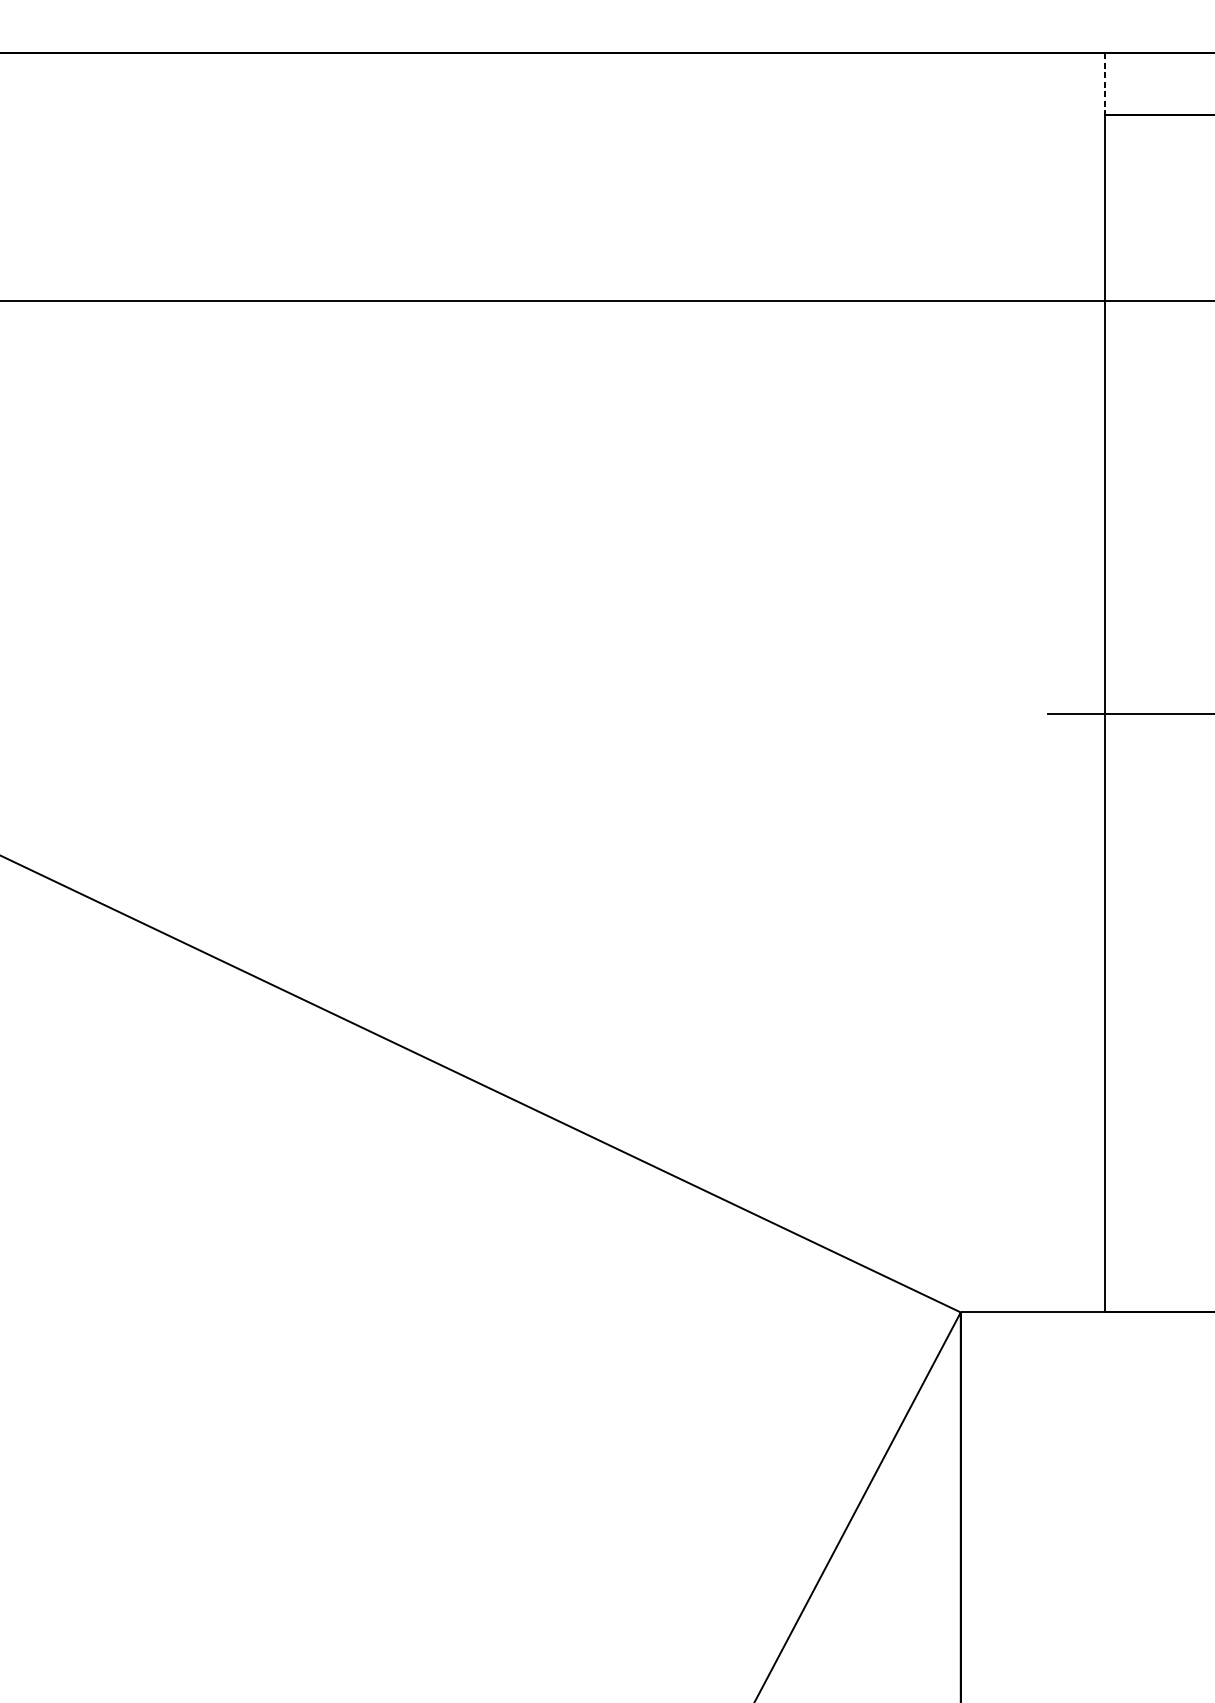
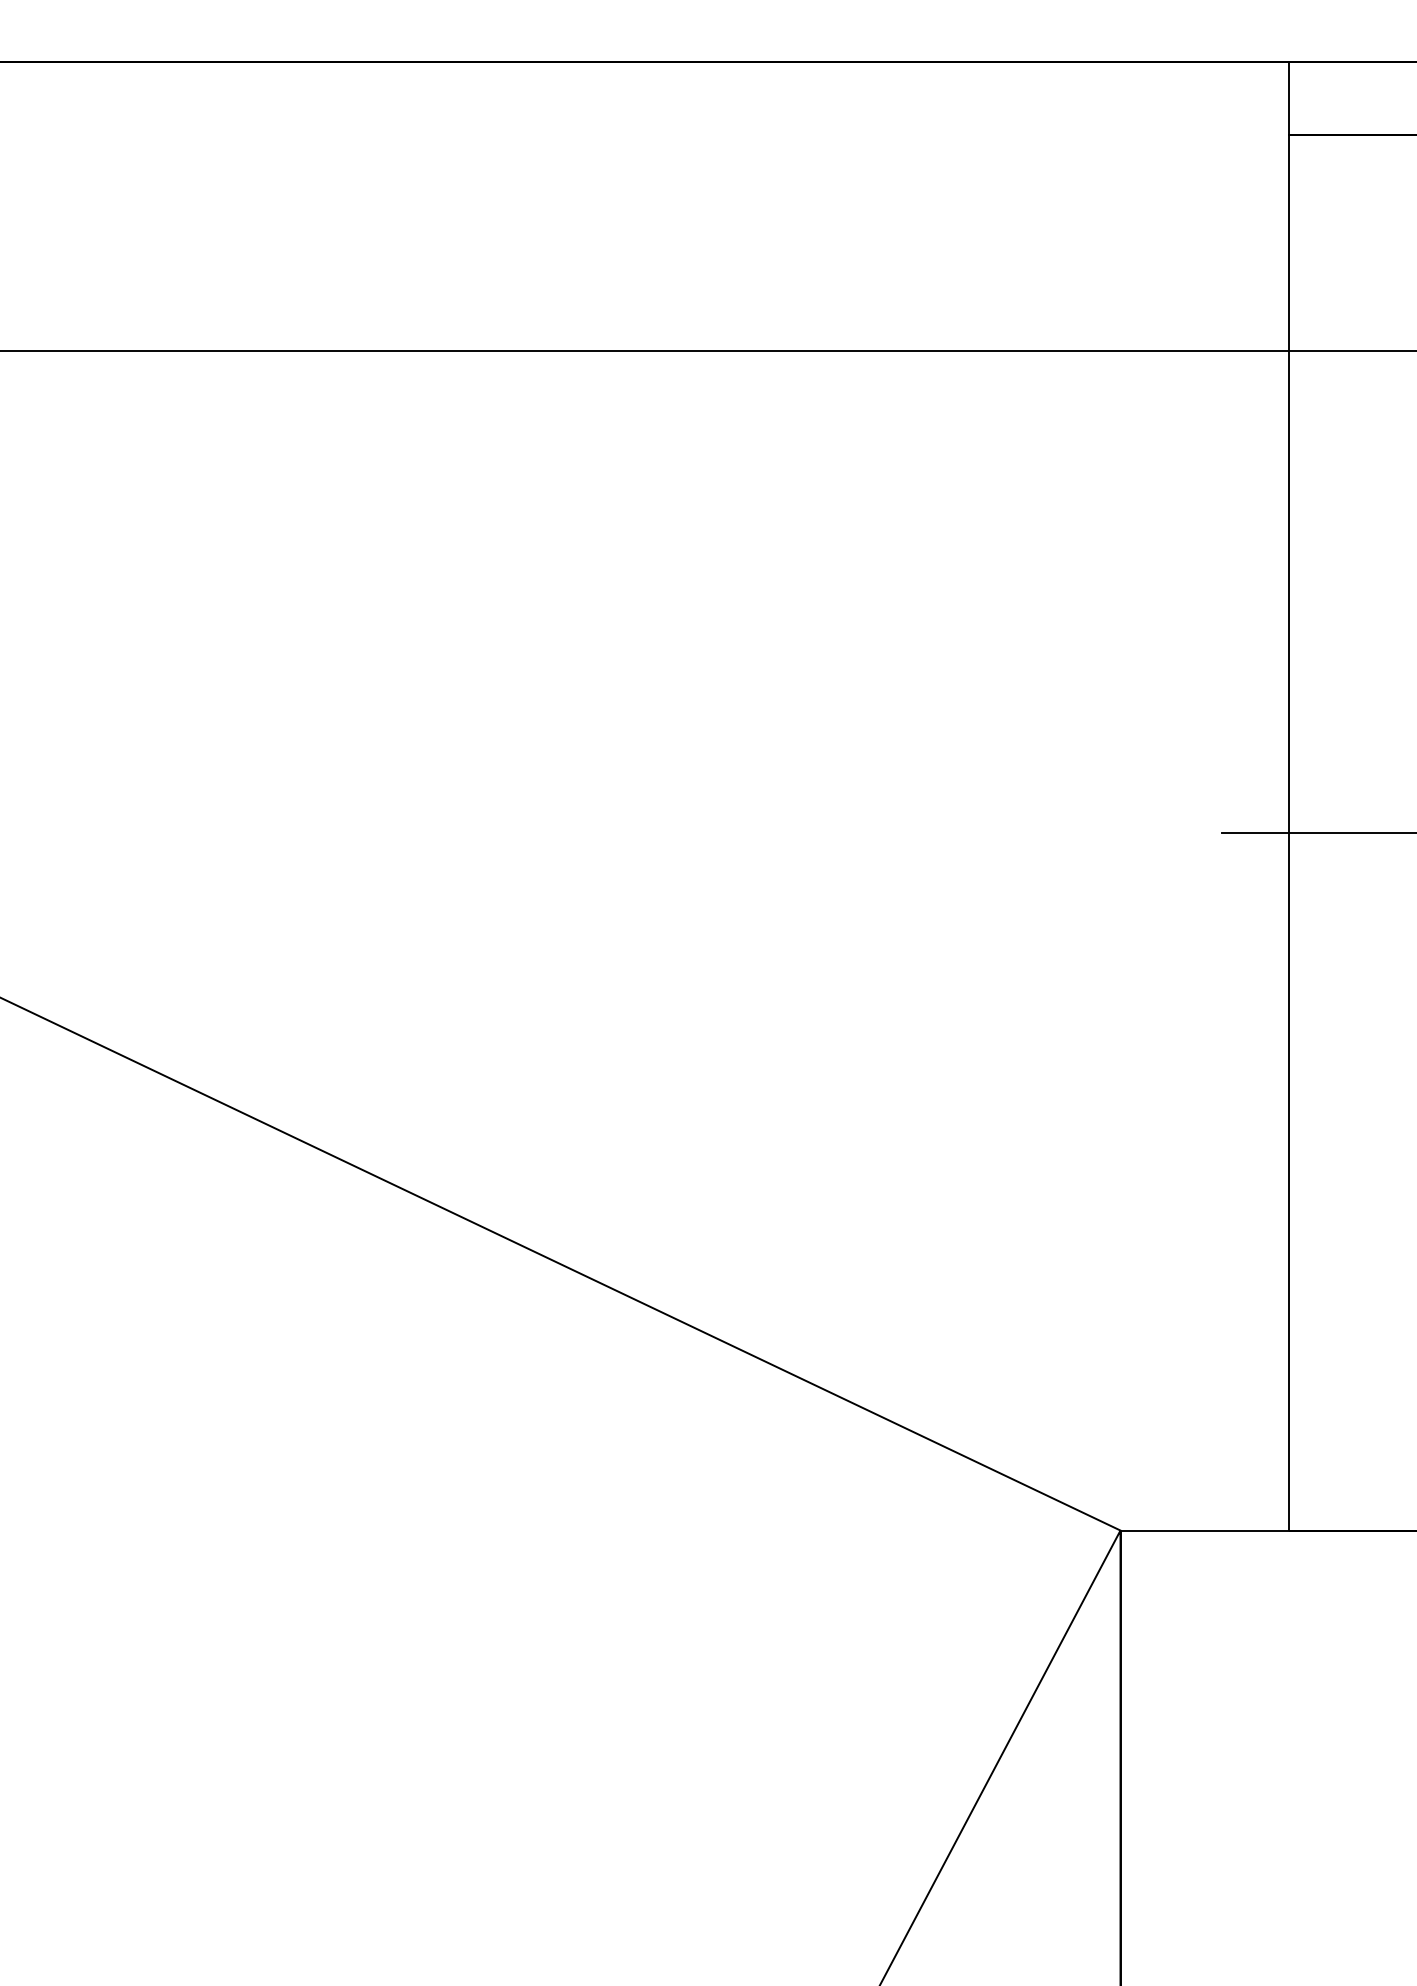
line: (1104, 84) -> (1288, 98), dashed -> solid

